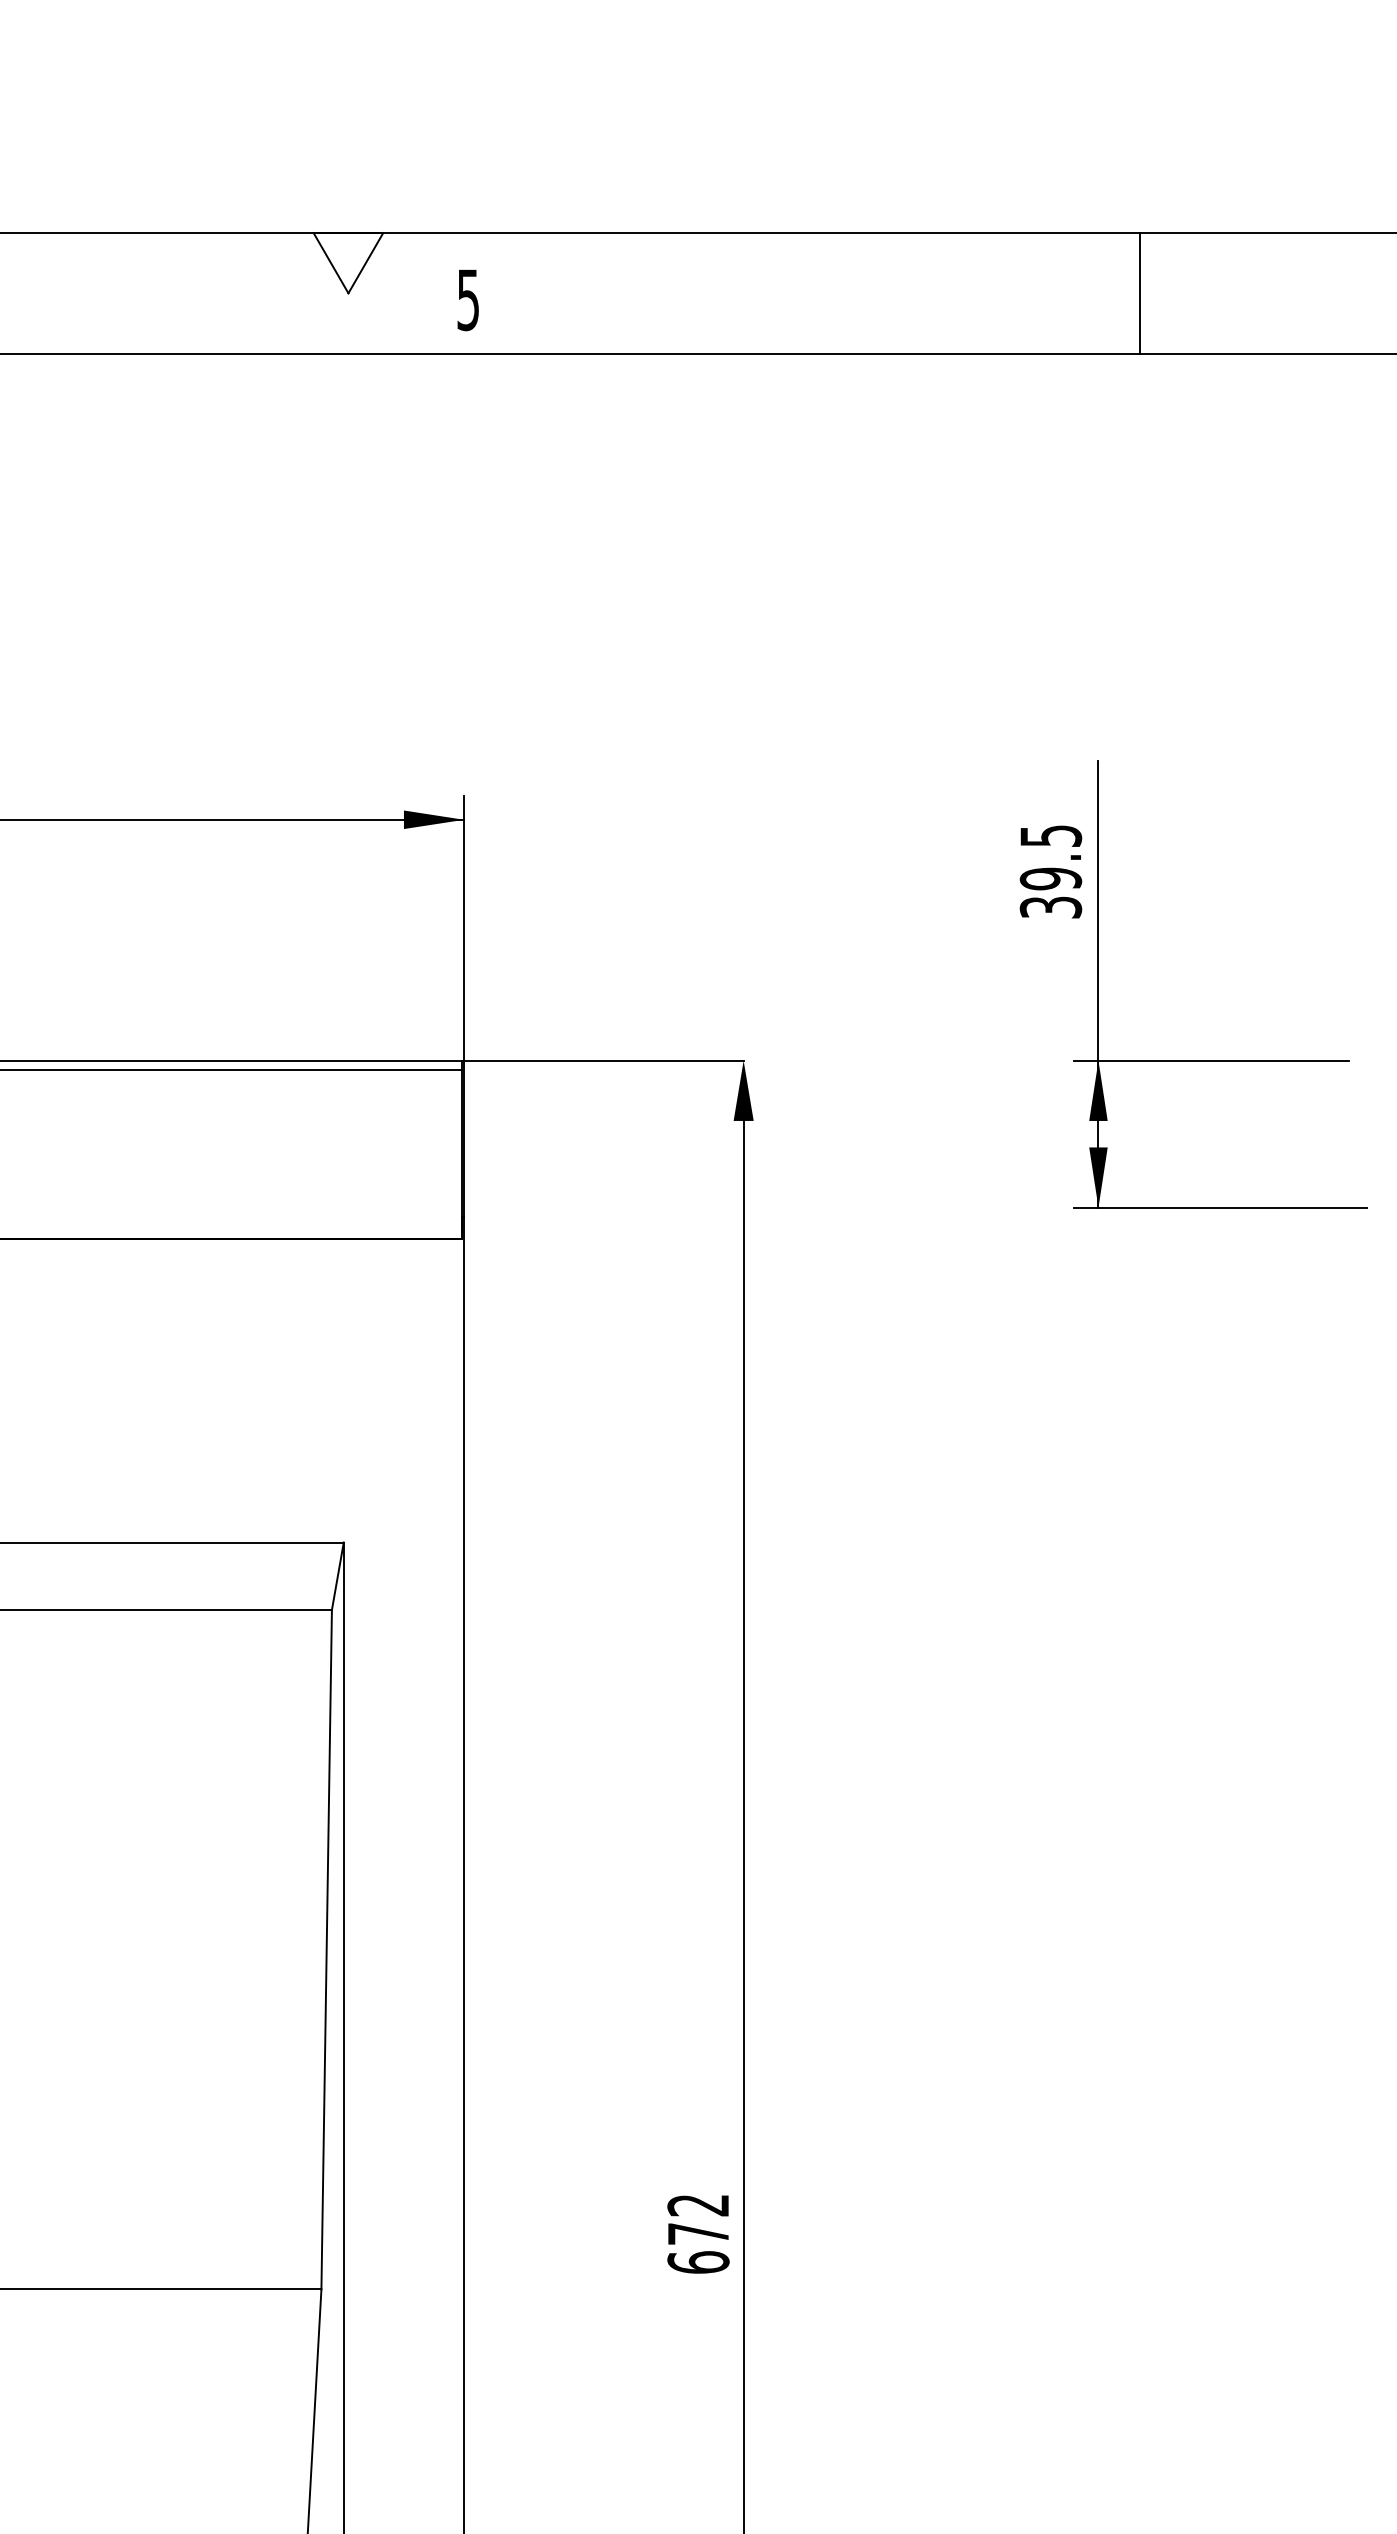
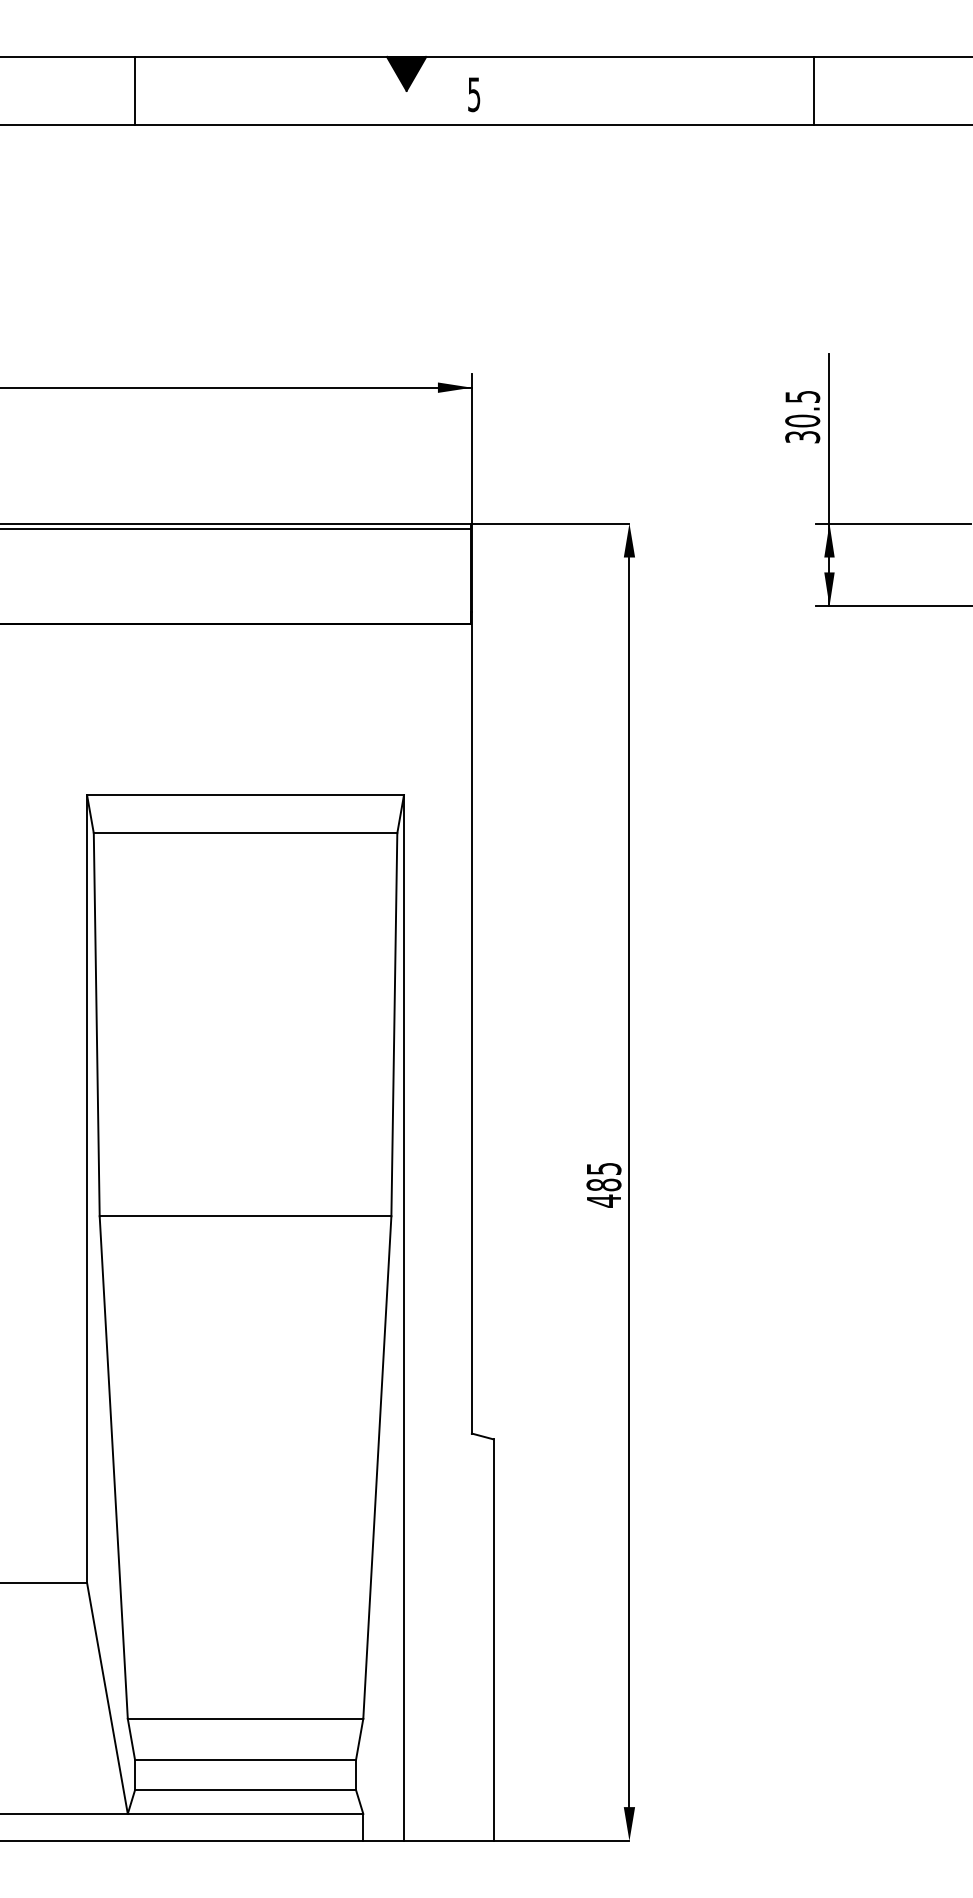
fill: (348, 262) -> (406, 73), added
line: (1141, 292) -> (814, 90), moved
text: (1050, 877) -> (802, 420), 39.5 -> 30.5
text: (697, 2234) -> (603, 1185), 672 -> 485

